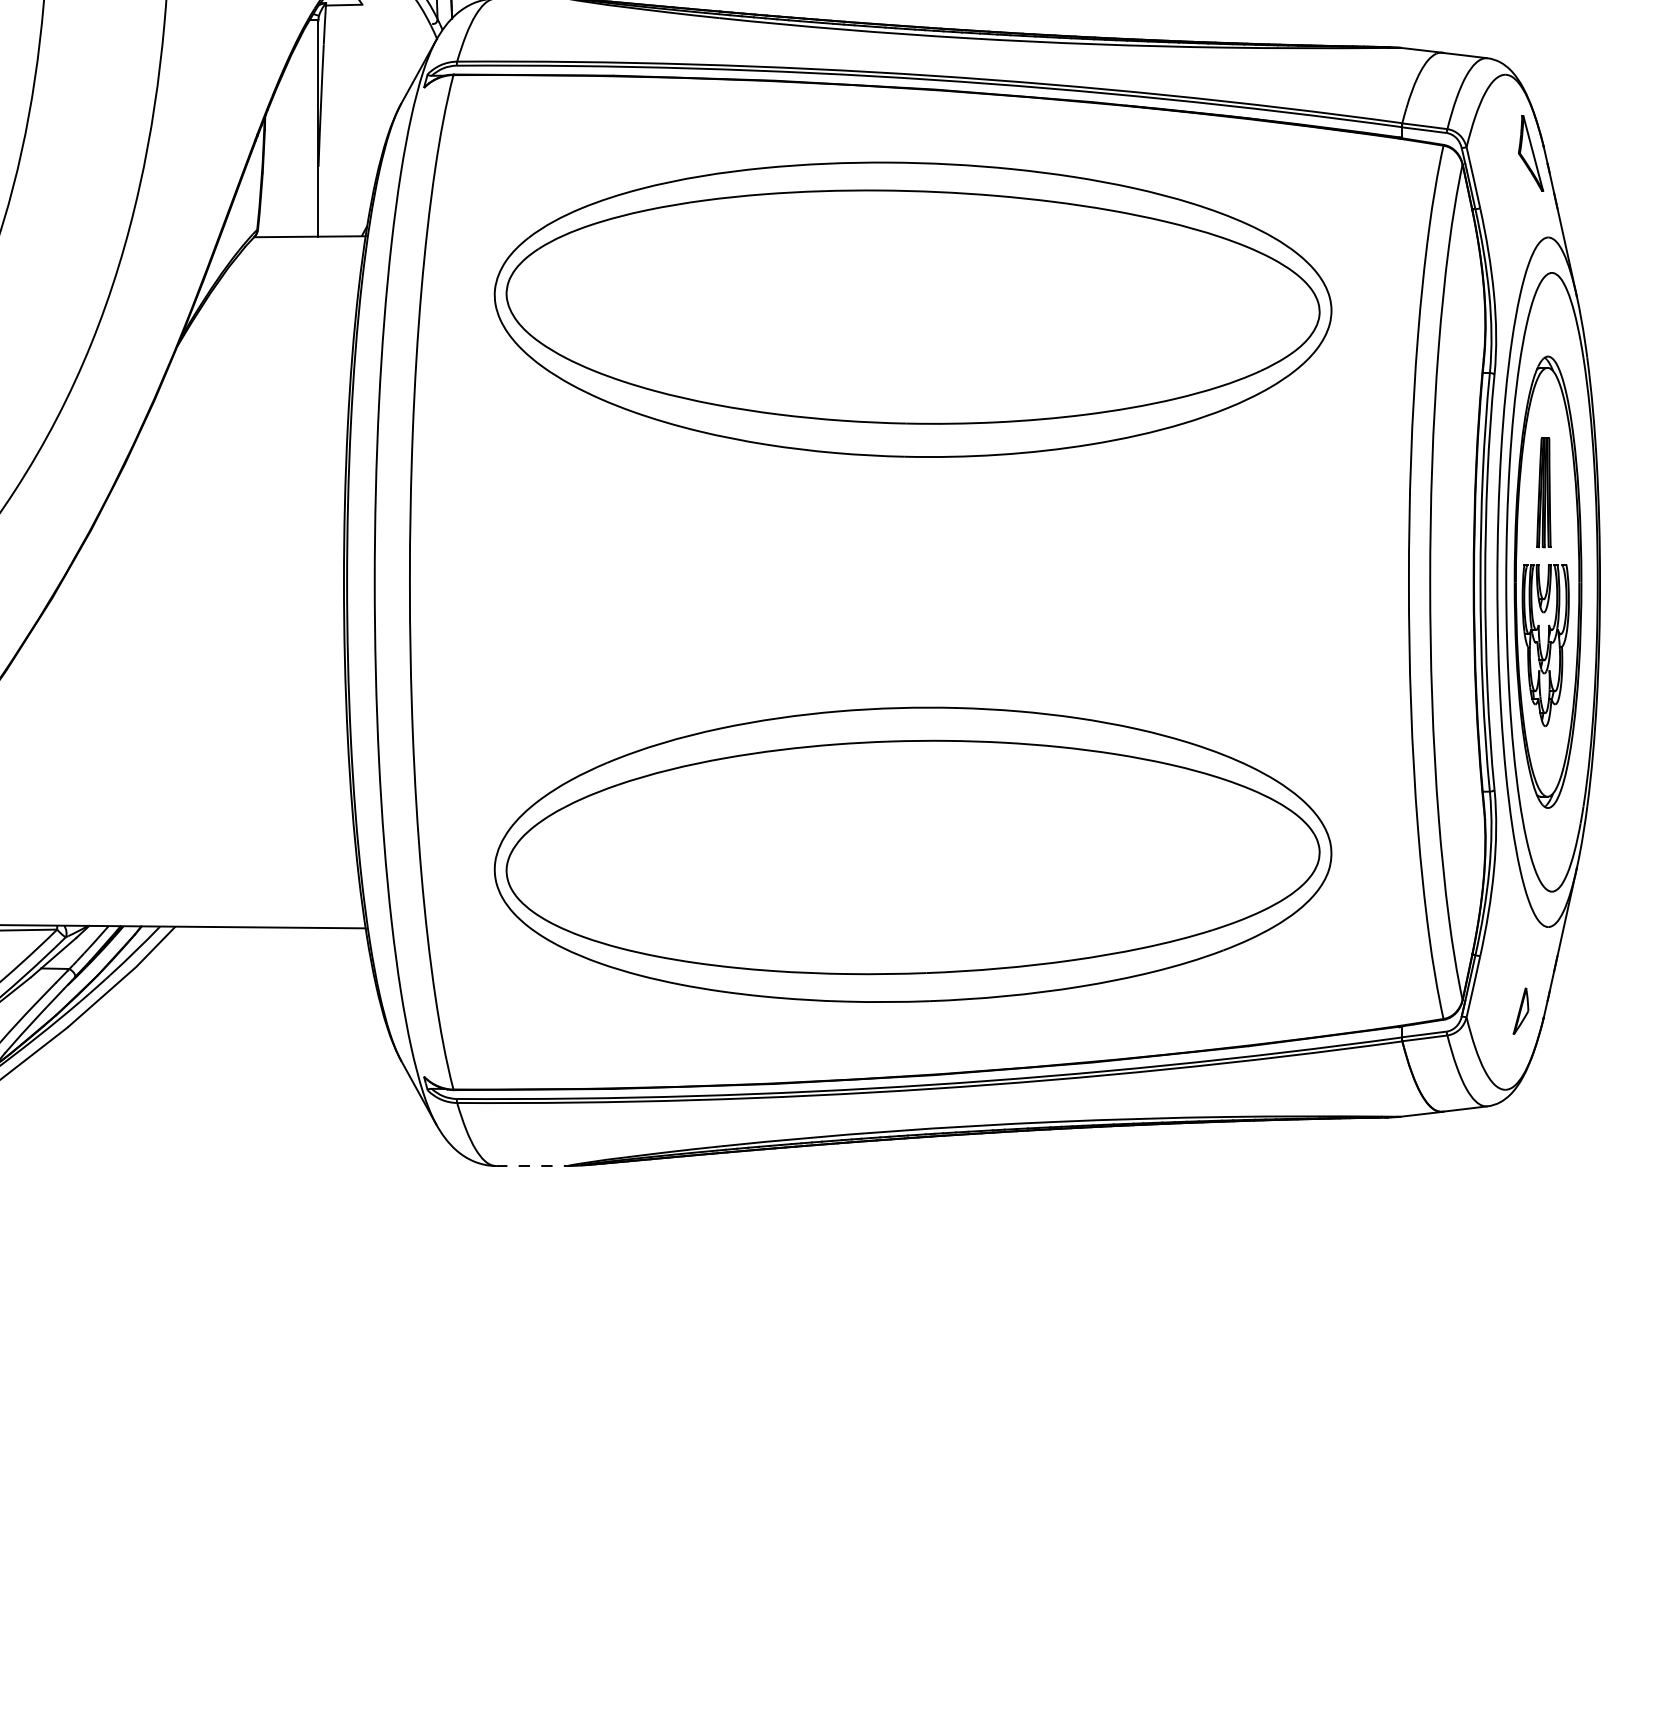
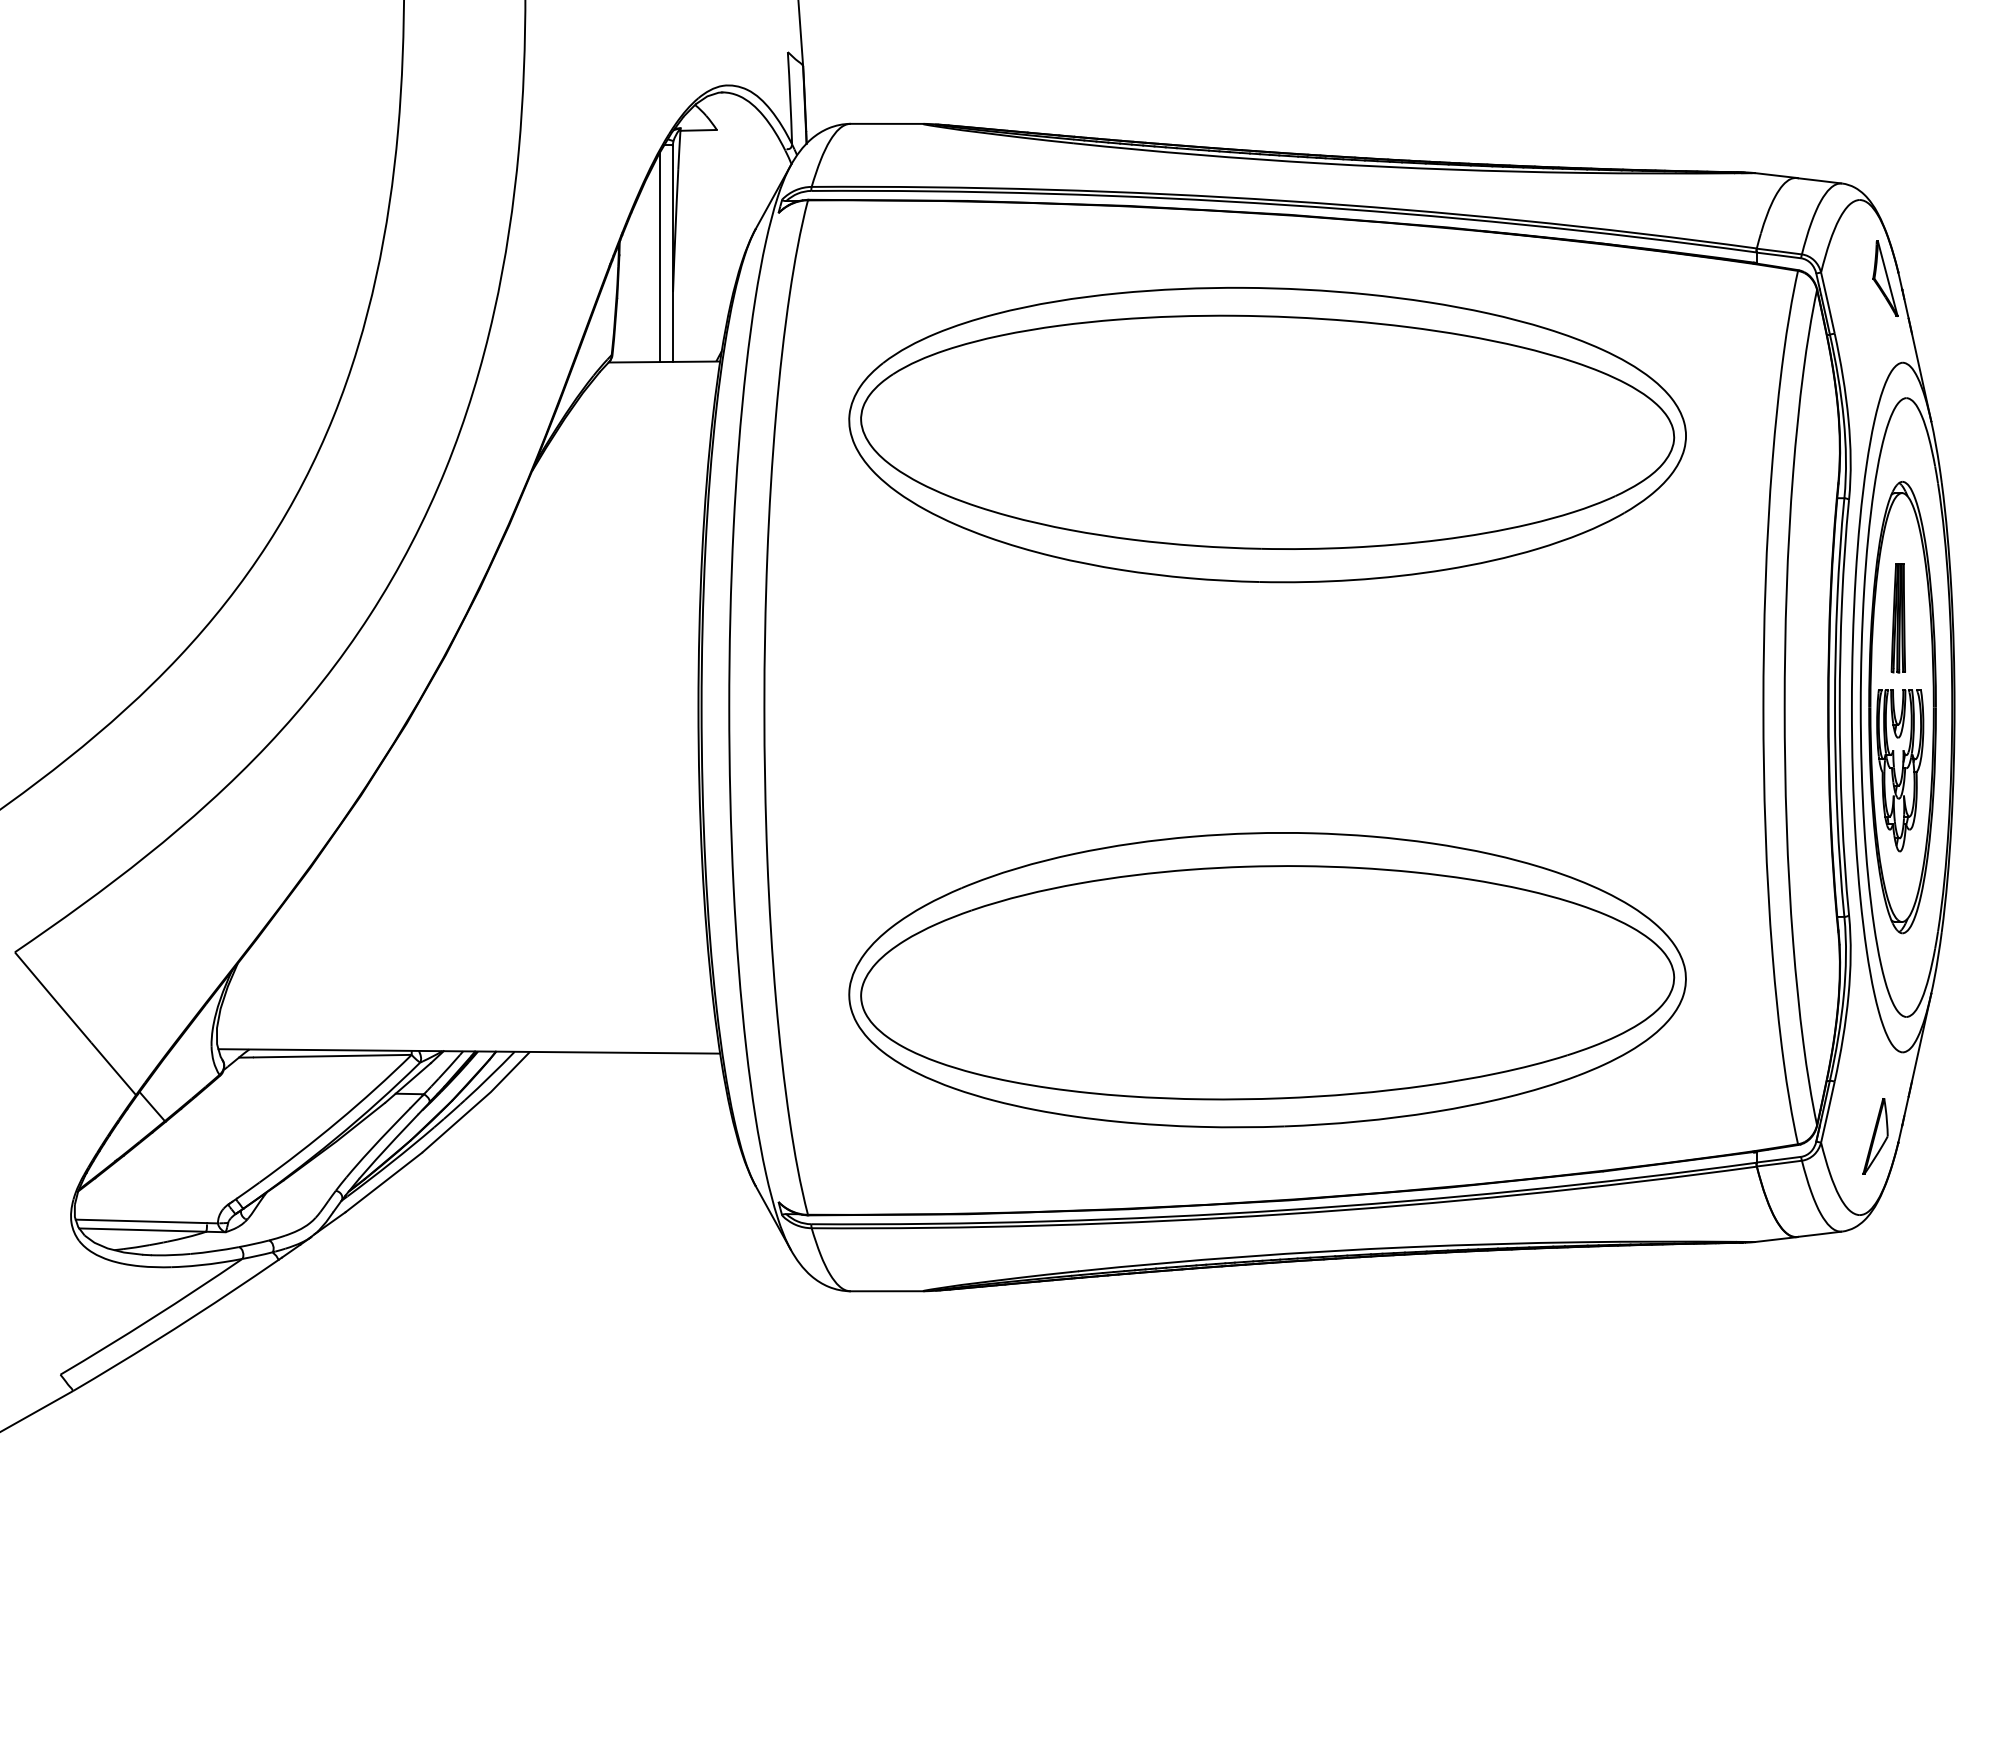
line: (306, 131) -> (660, 256), added
part: (1521, 1011) -> (1875, 1136), size x1.67
line: (533, 1166) -> (887, 1291), dashed -> solid

